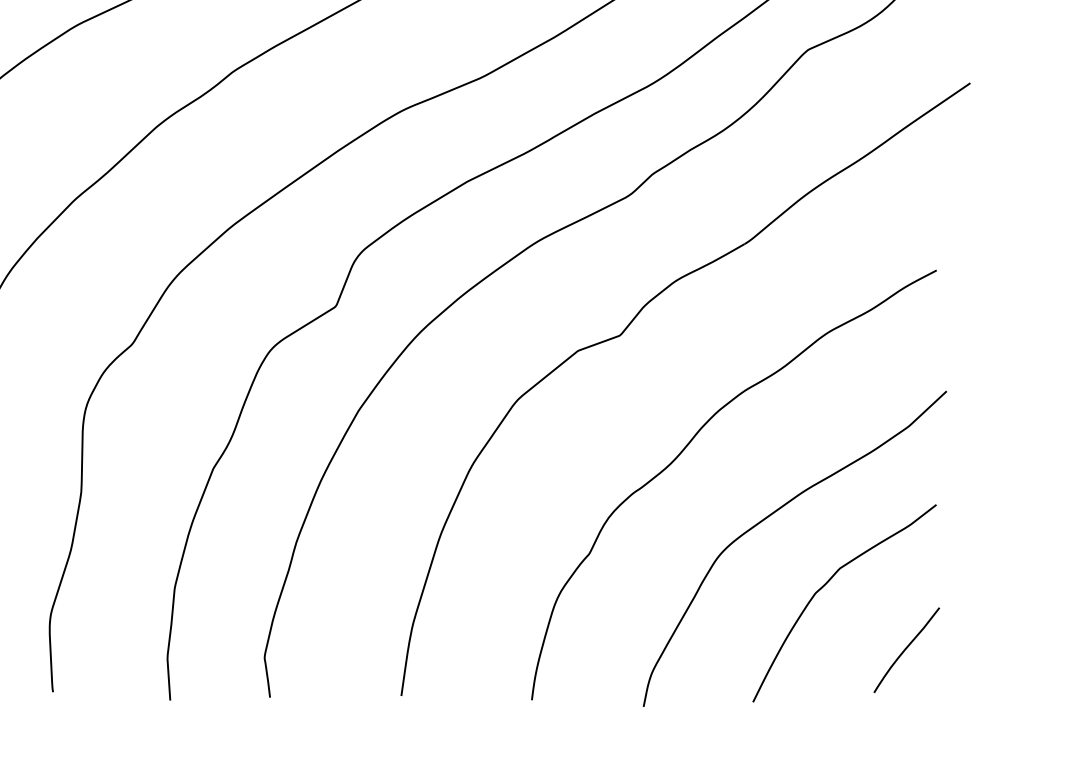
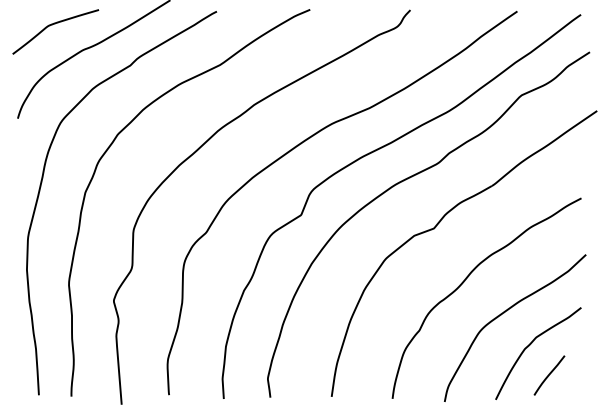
curve: (906, 650) -> (549, 375), moved

